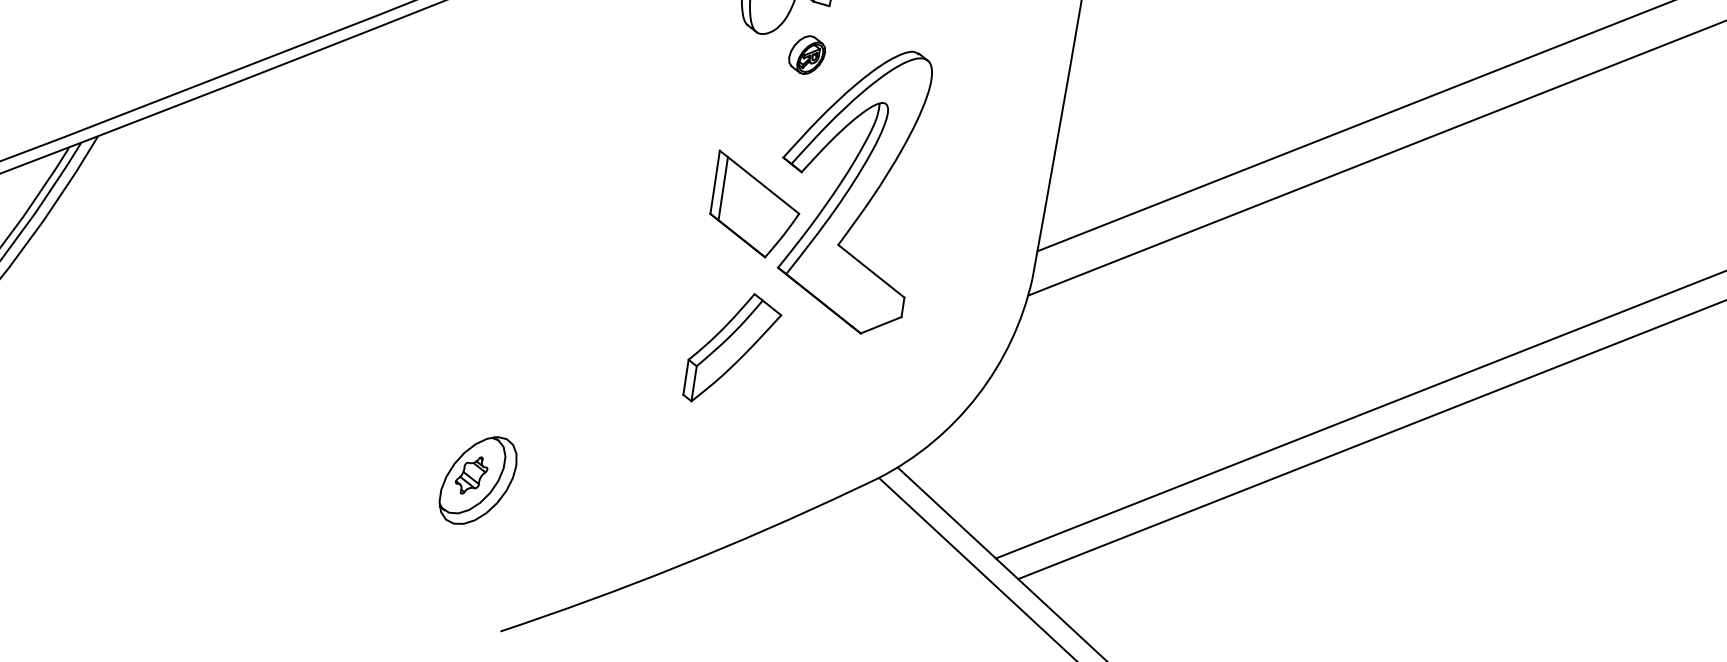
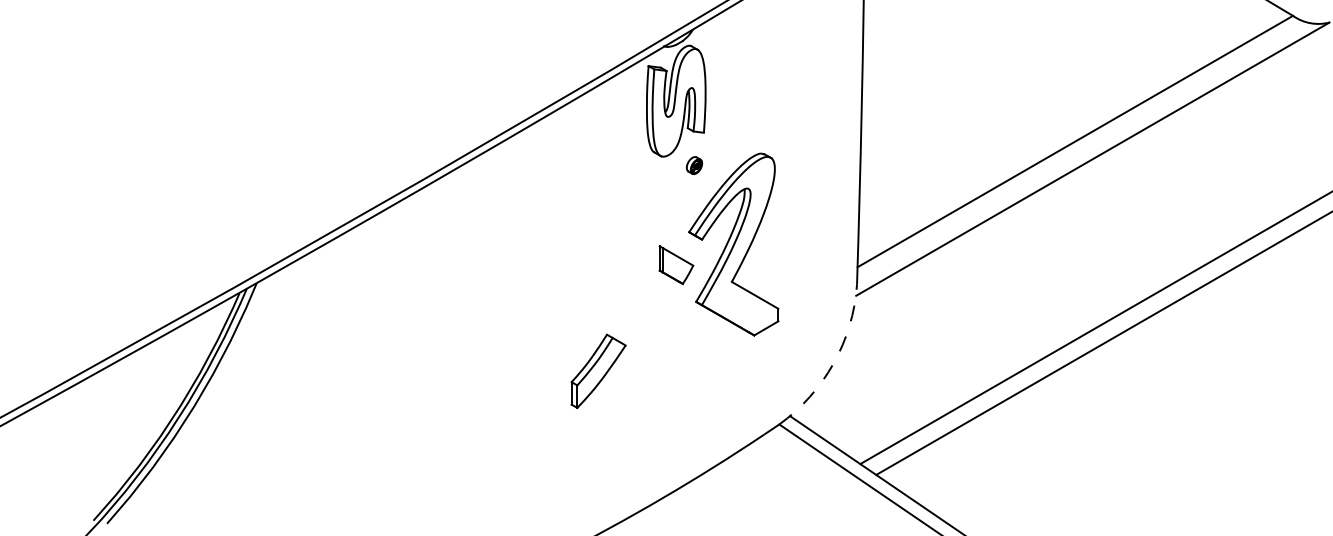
part: (807, 54) -> (694, 165), size x0.7
part: (756, 204) -> (676, 264), size x0.6
part: (733, 347) -> (598, 370), moved
arc: (977, 395) -> (833, 363), solid -> dashed
part: (477, 480) -> (527, 463), removed

